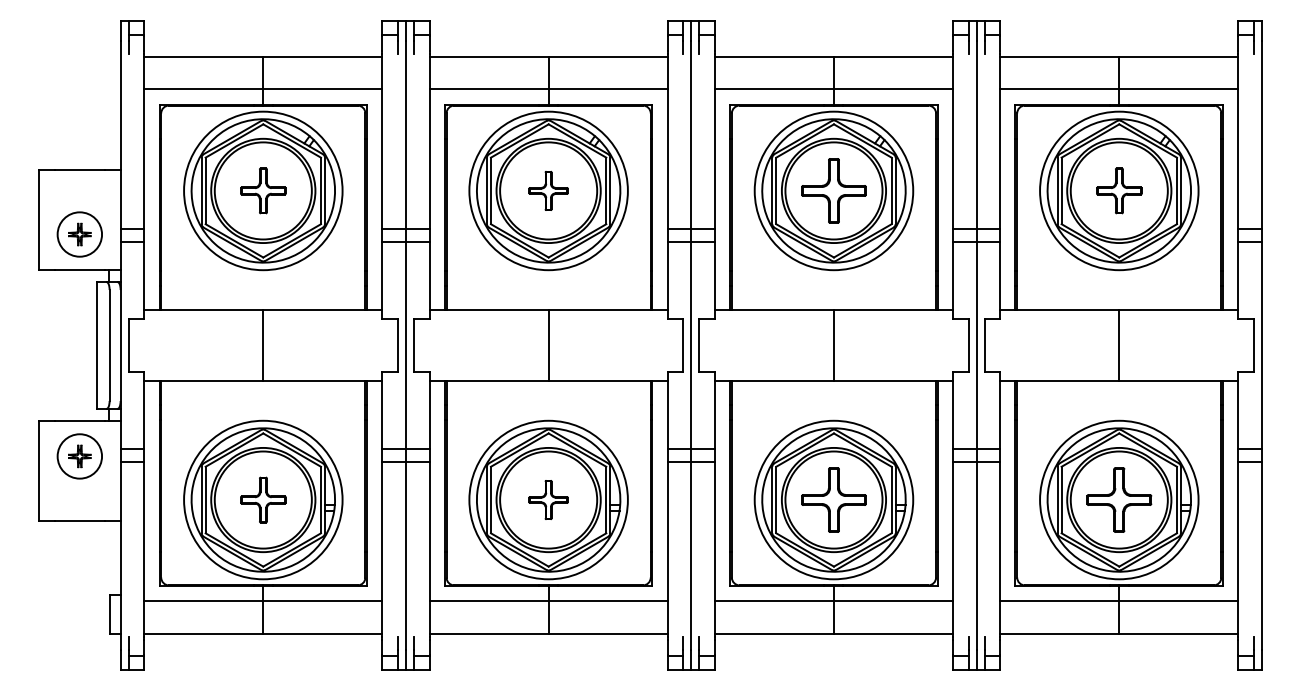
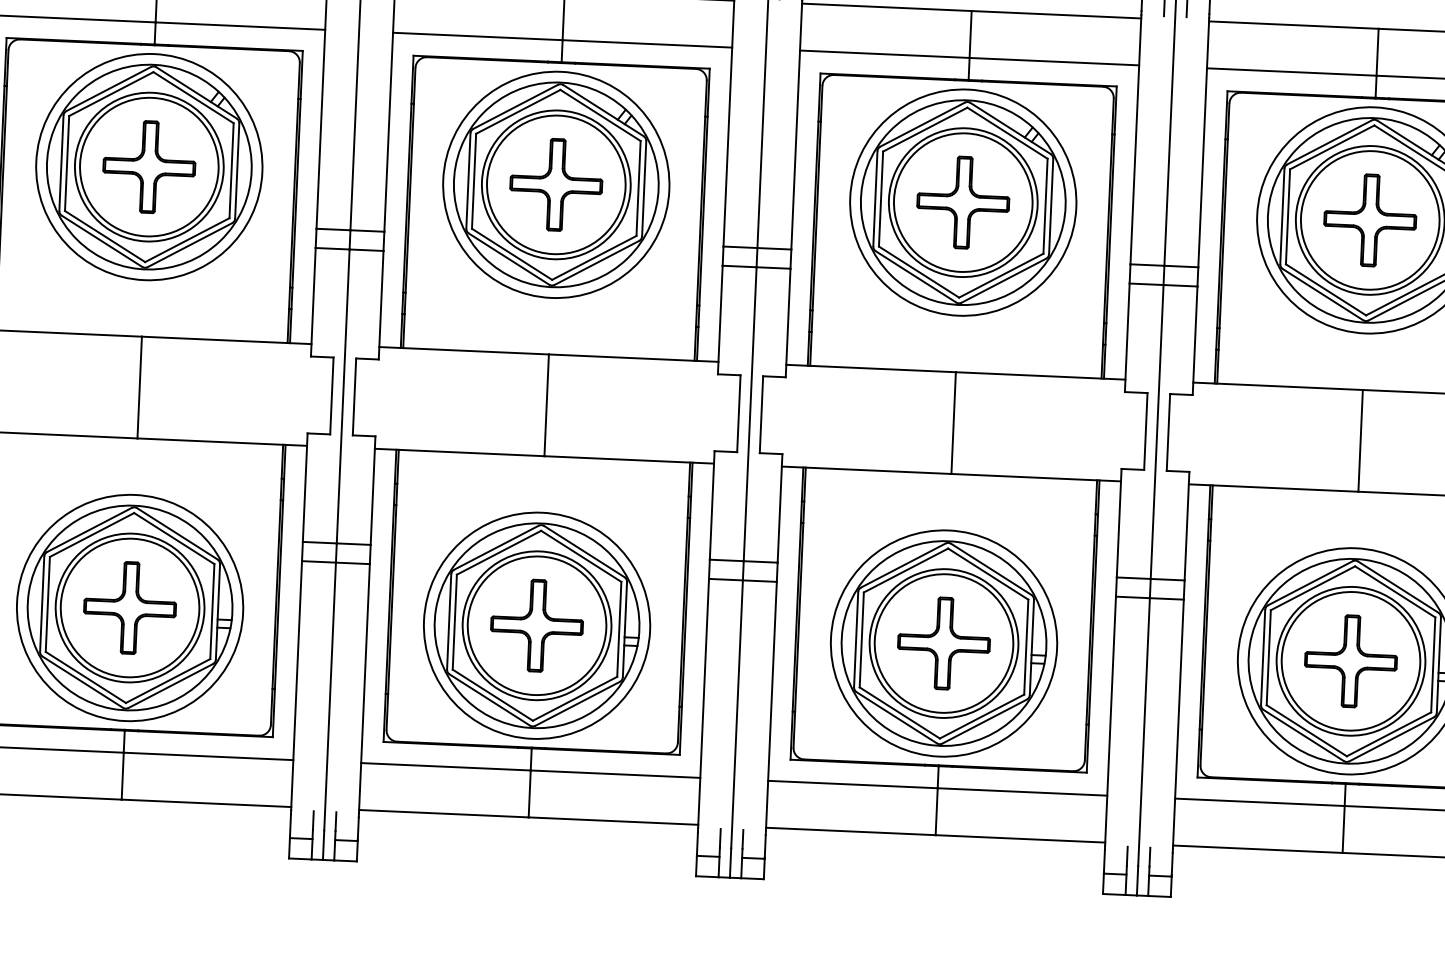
part: (263, 190) -> (149, 166), size x1.43
part: (548, 190) -> (556, 184), size x1.67
part: (1119, 190) -> (1370, 219), size x1.43
part: (263, 499) -> (130, 607), size x1.43
part: (548, 499) -> (536, 624), size x1.67

